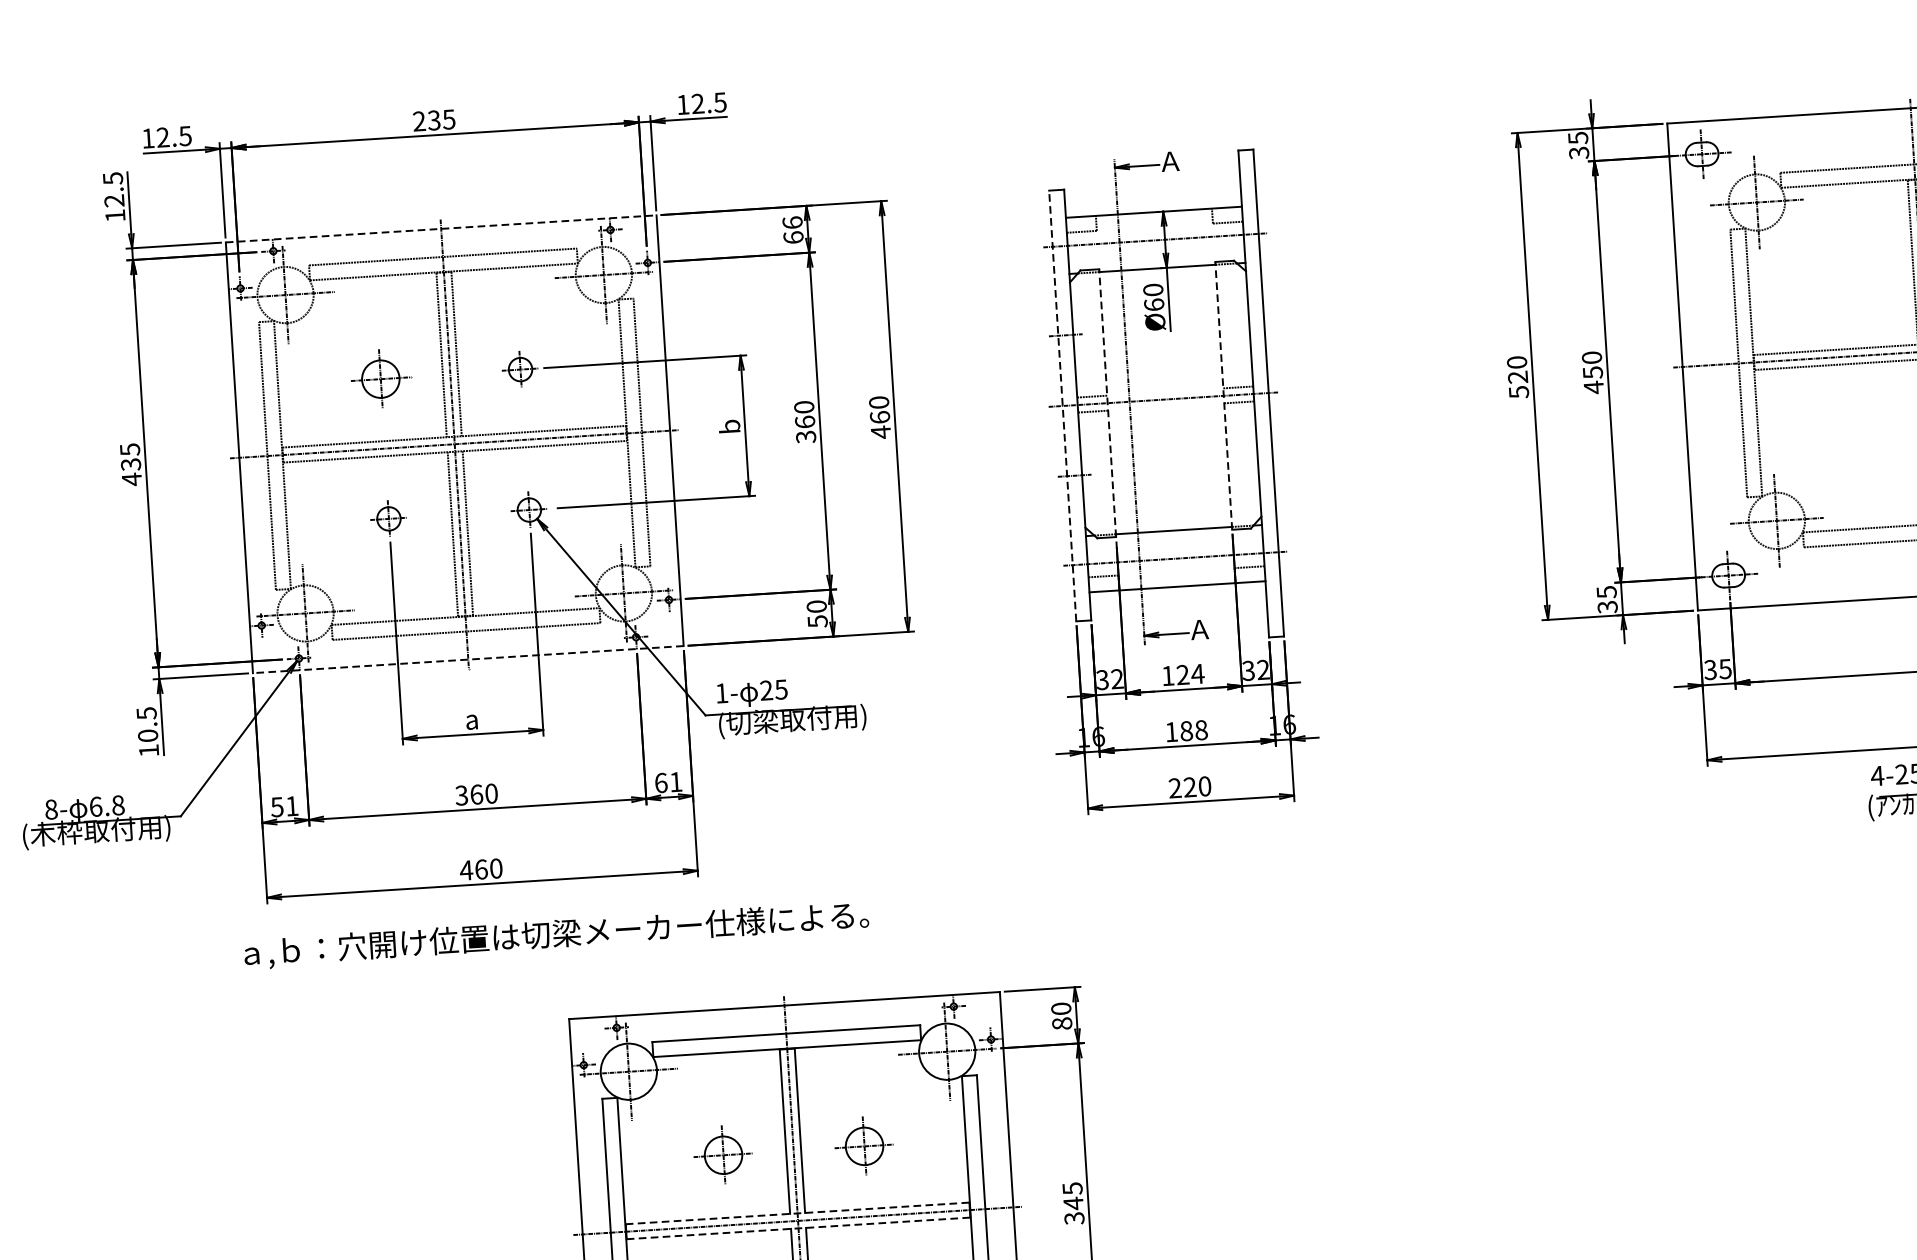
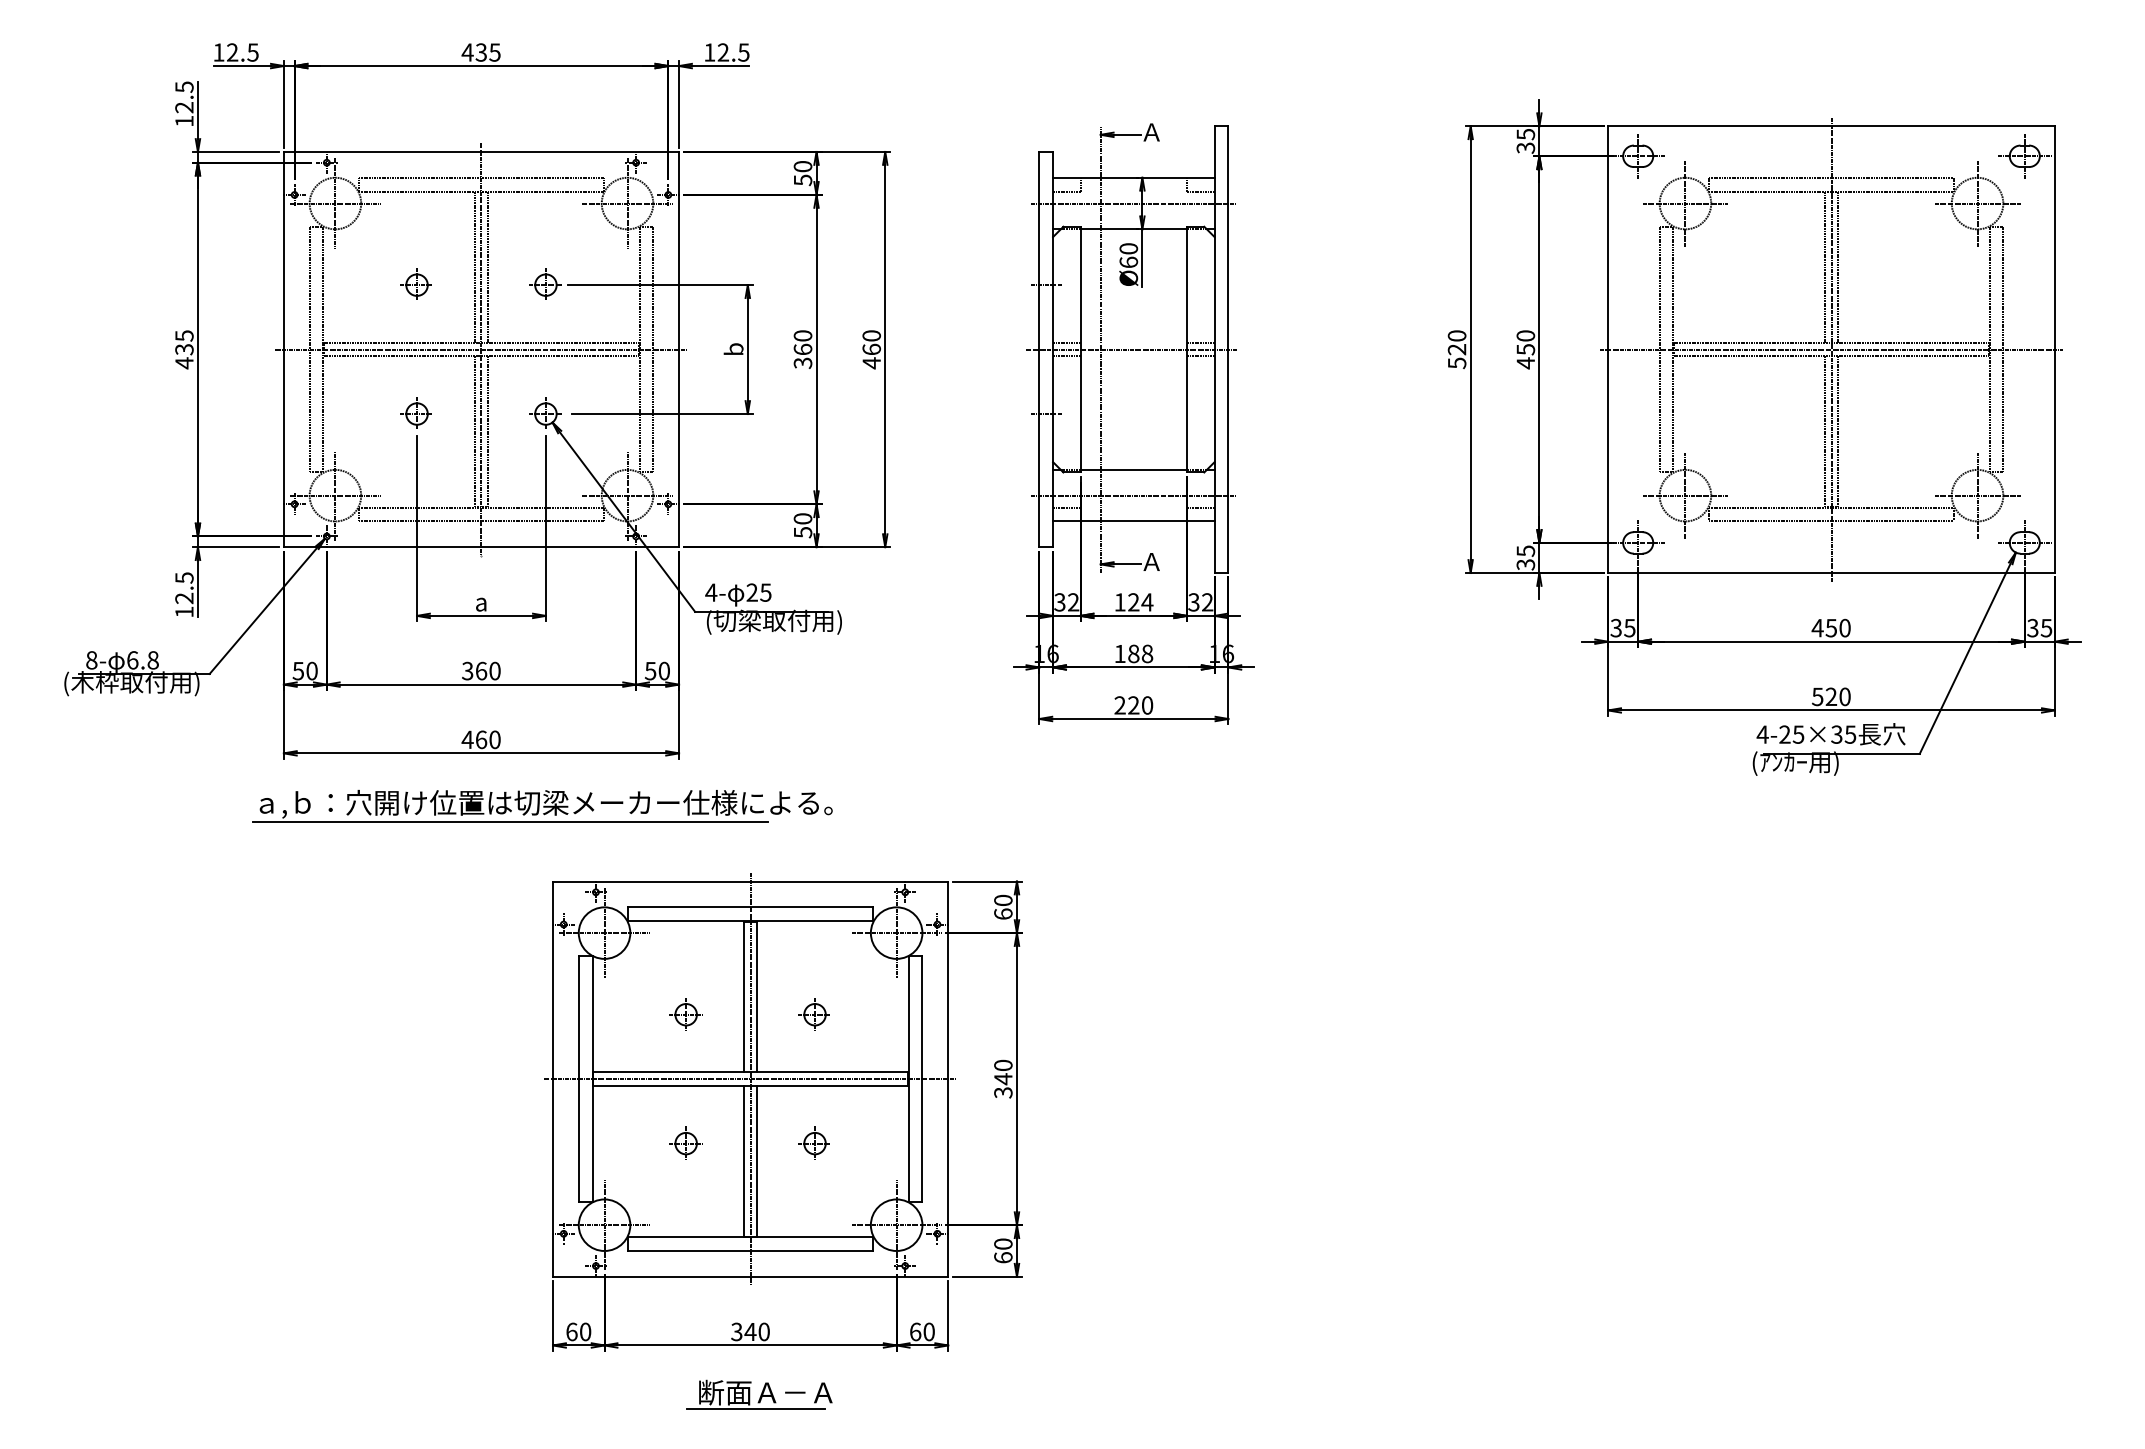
text: (419, 121) -> (467, 52), 235 -> 435
line: (441, 229) -> (481, 152), dashed -> solid
text: (792, 230) -> (802, 173), 66 -> 50
part: (378, 376) -> (415, 283), size x0.62
line: (1224, 395) -> (1187, 349), dashed -> solid
line: (1107, 403) -> (1080, 349), dashed -> solid
line: (1062, 405) -> (1039, 349), dashed -> solid
line: (468, 659) -> (481, 547), dashed -> solid
text: (722, 693) -> (711, 592), 1- -> 4-
text: (148, 735) -> (184, 598), 10.5 -> 12.5
text: (667, 781) -> (656, 670), 61 -> 50
text: (291, 805) -> (311, 670), 51 -> 50
line: (518, 957) -> (510, 822), added
text: (1062, 1023) -> (1003, 913), 80 -> 60
part: (862, 1146) -> (813, 1014), size x0.62
part: (722, 1154) -> (685, 1014), size x0.62
text: (1072, 1188) -> (1003, 1065), 345 -> 340
line: (797, 1213) -> (750, 1072), dashed -> solid
line: (798, 1228) -> (750, 1086), dashed -> solid

